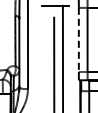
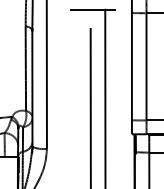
line: (78, 40) -> (131, 67), dashed -> solid

